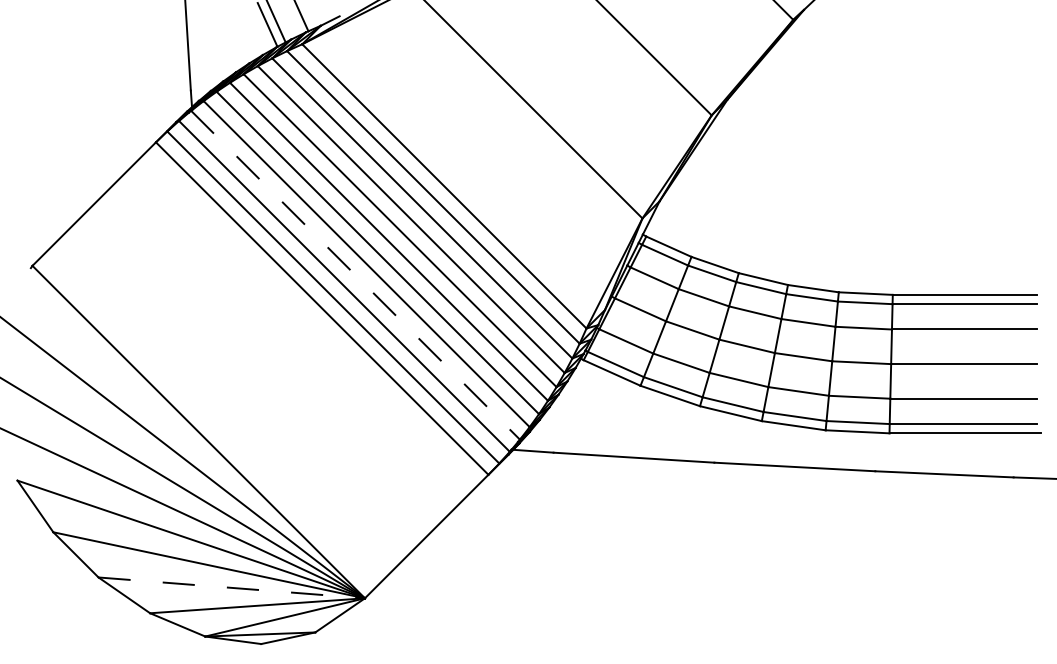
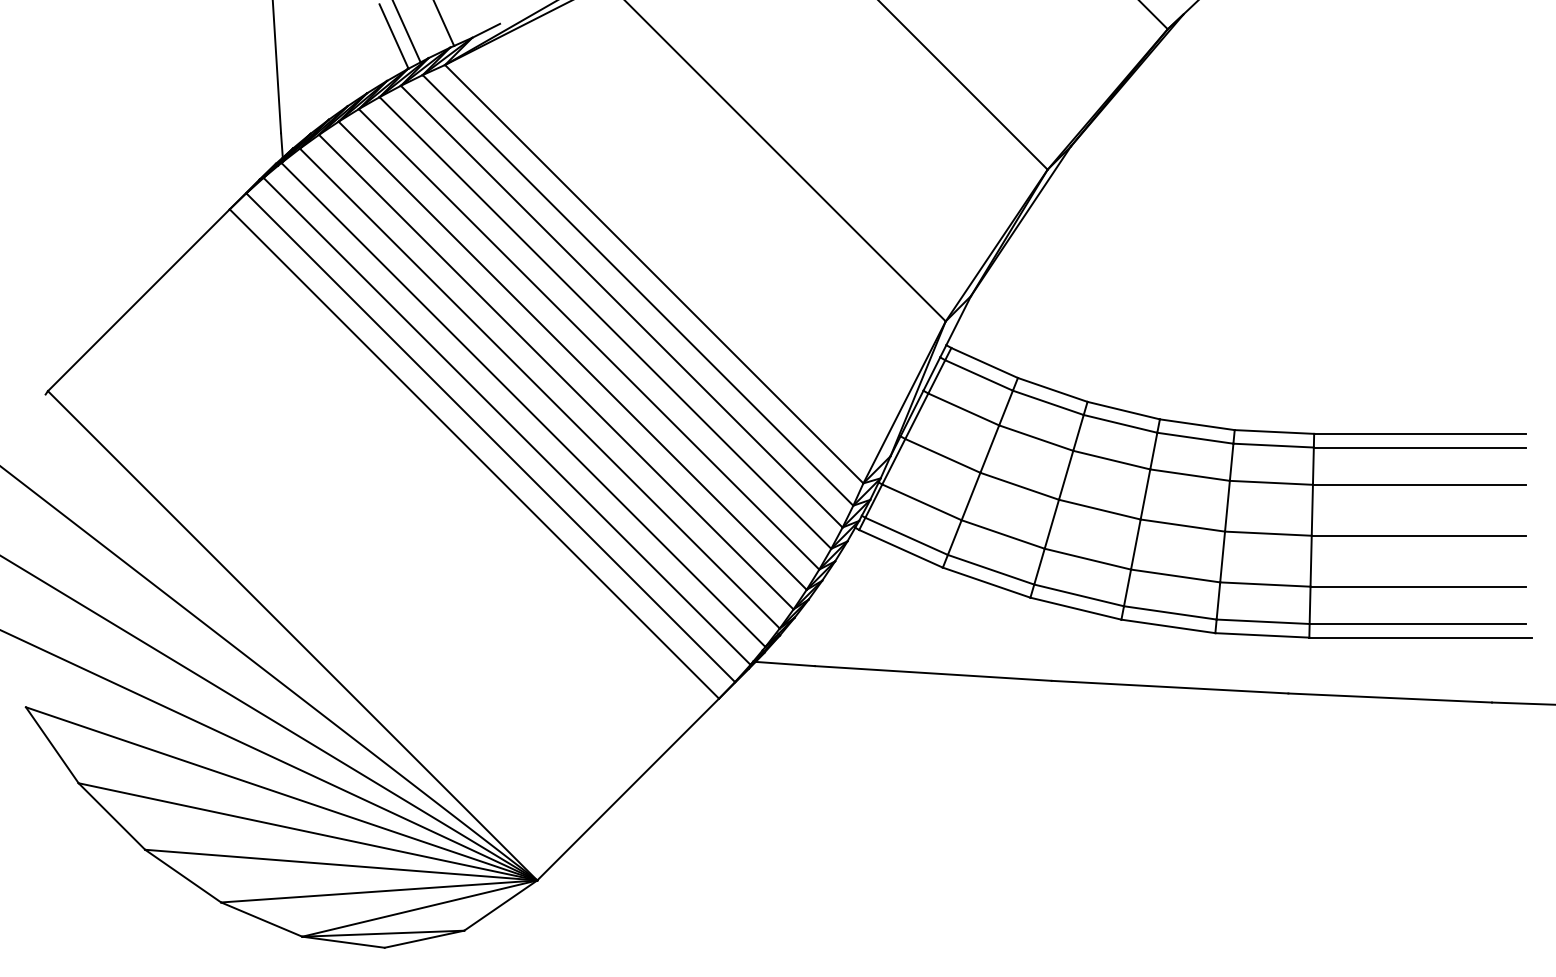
line: (355, 275) -> (523, 405), dashed -> solid
line: (231, 587) -> (340, 864), dashed -> solid

